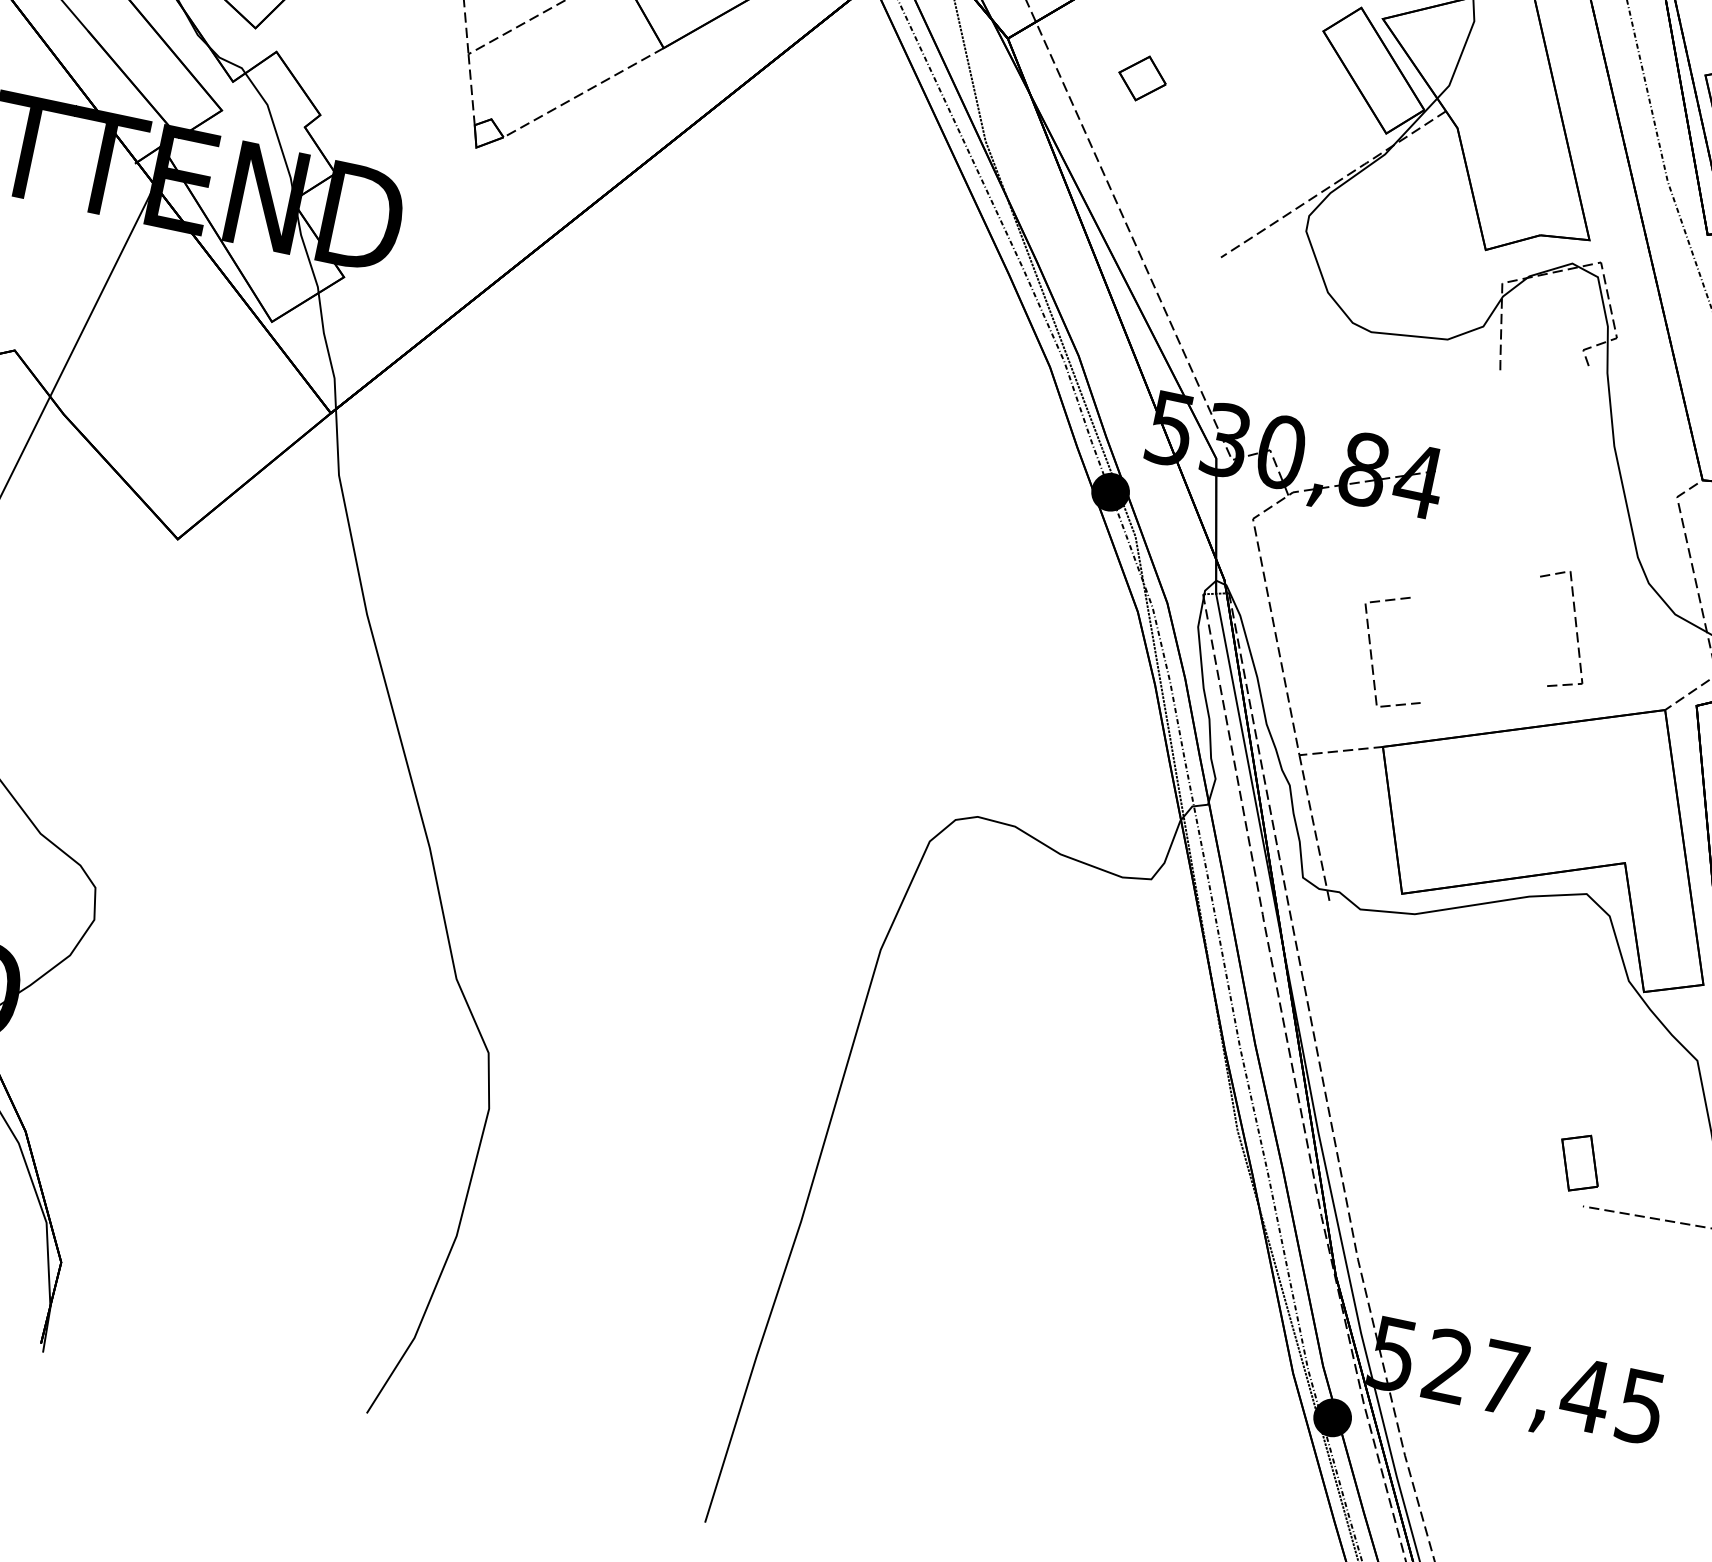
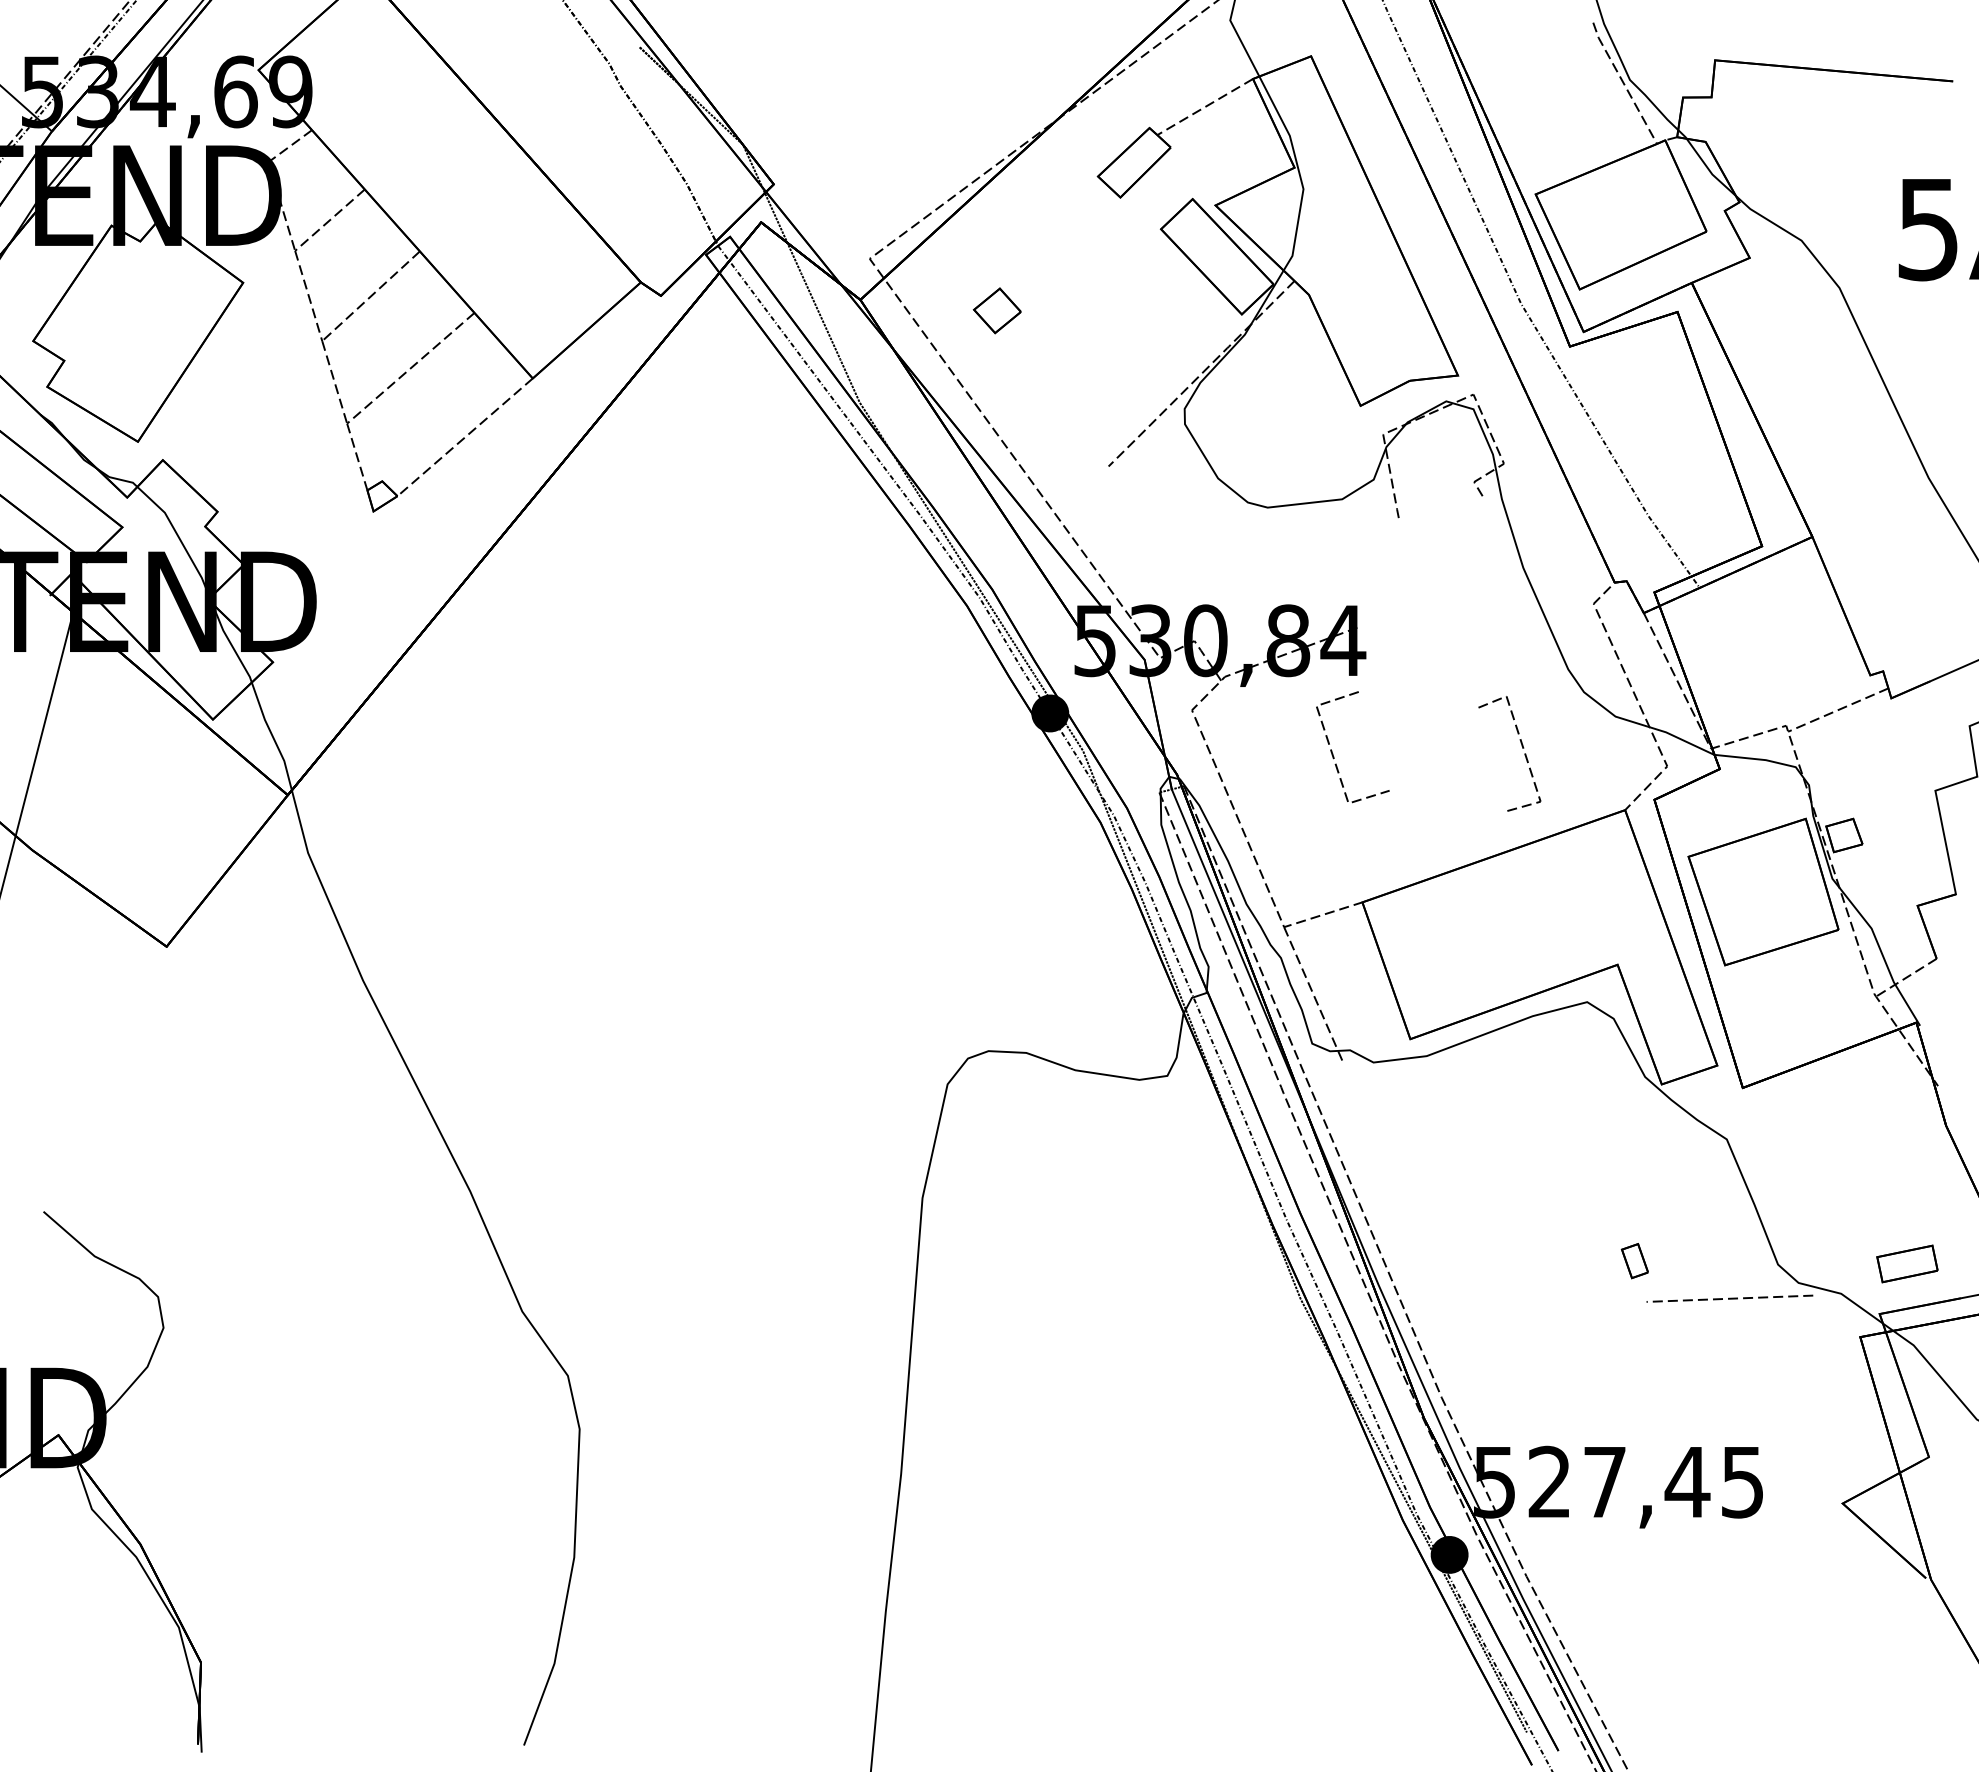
line: (1372, 653) -> (1333, 753), moved
part: (1579, 1162) -> (1634, 1260), size x0.6

